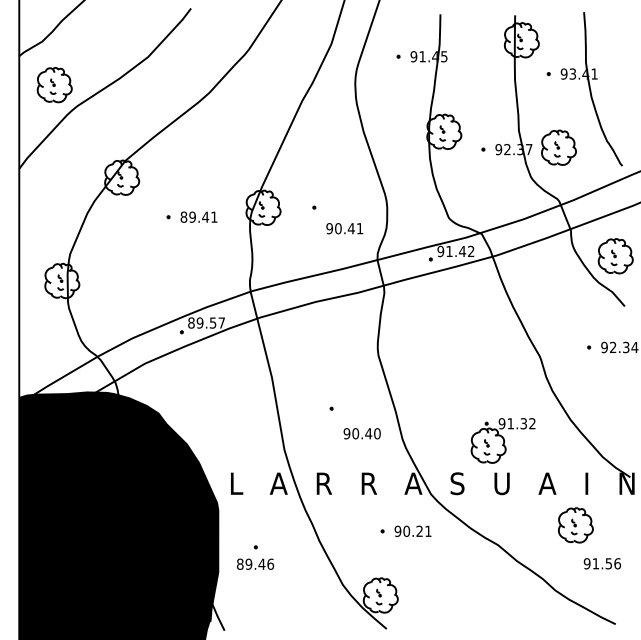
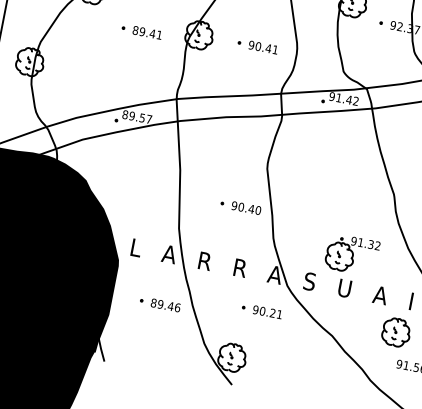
text: (344, 228) -> (263, 47), moved
text: (361, 433) -> (245, 207), moved
text: (255, 563) -> (165, 304), moved

